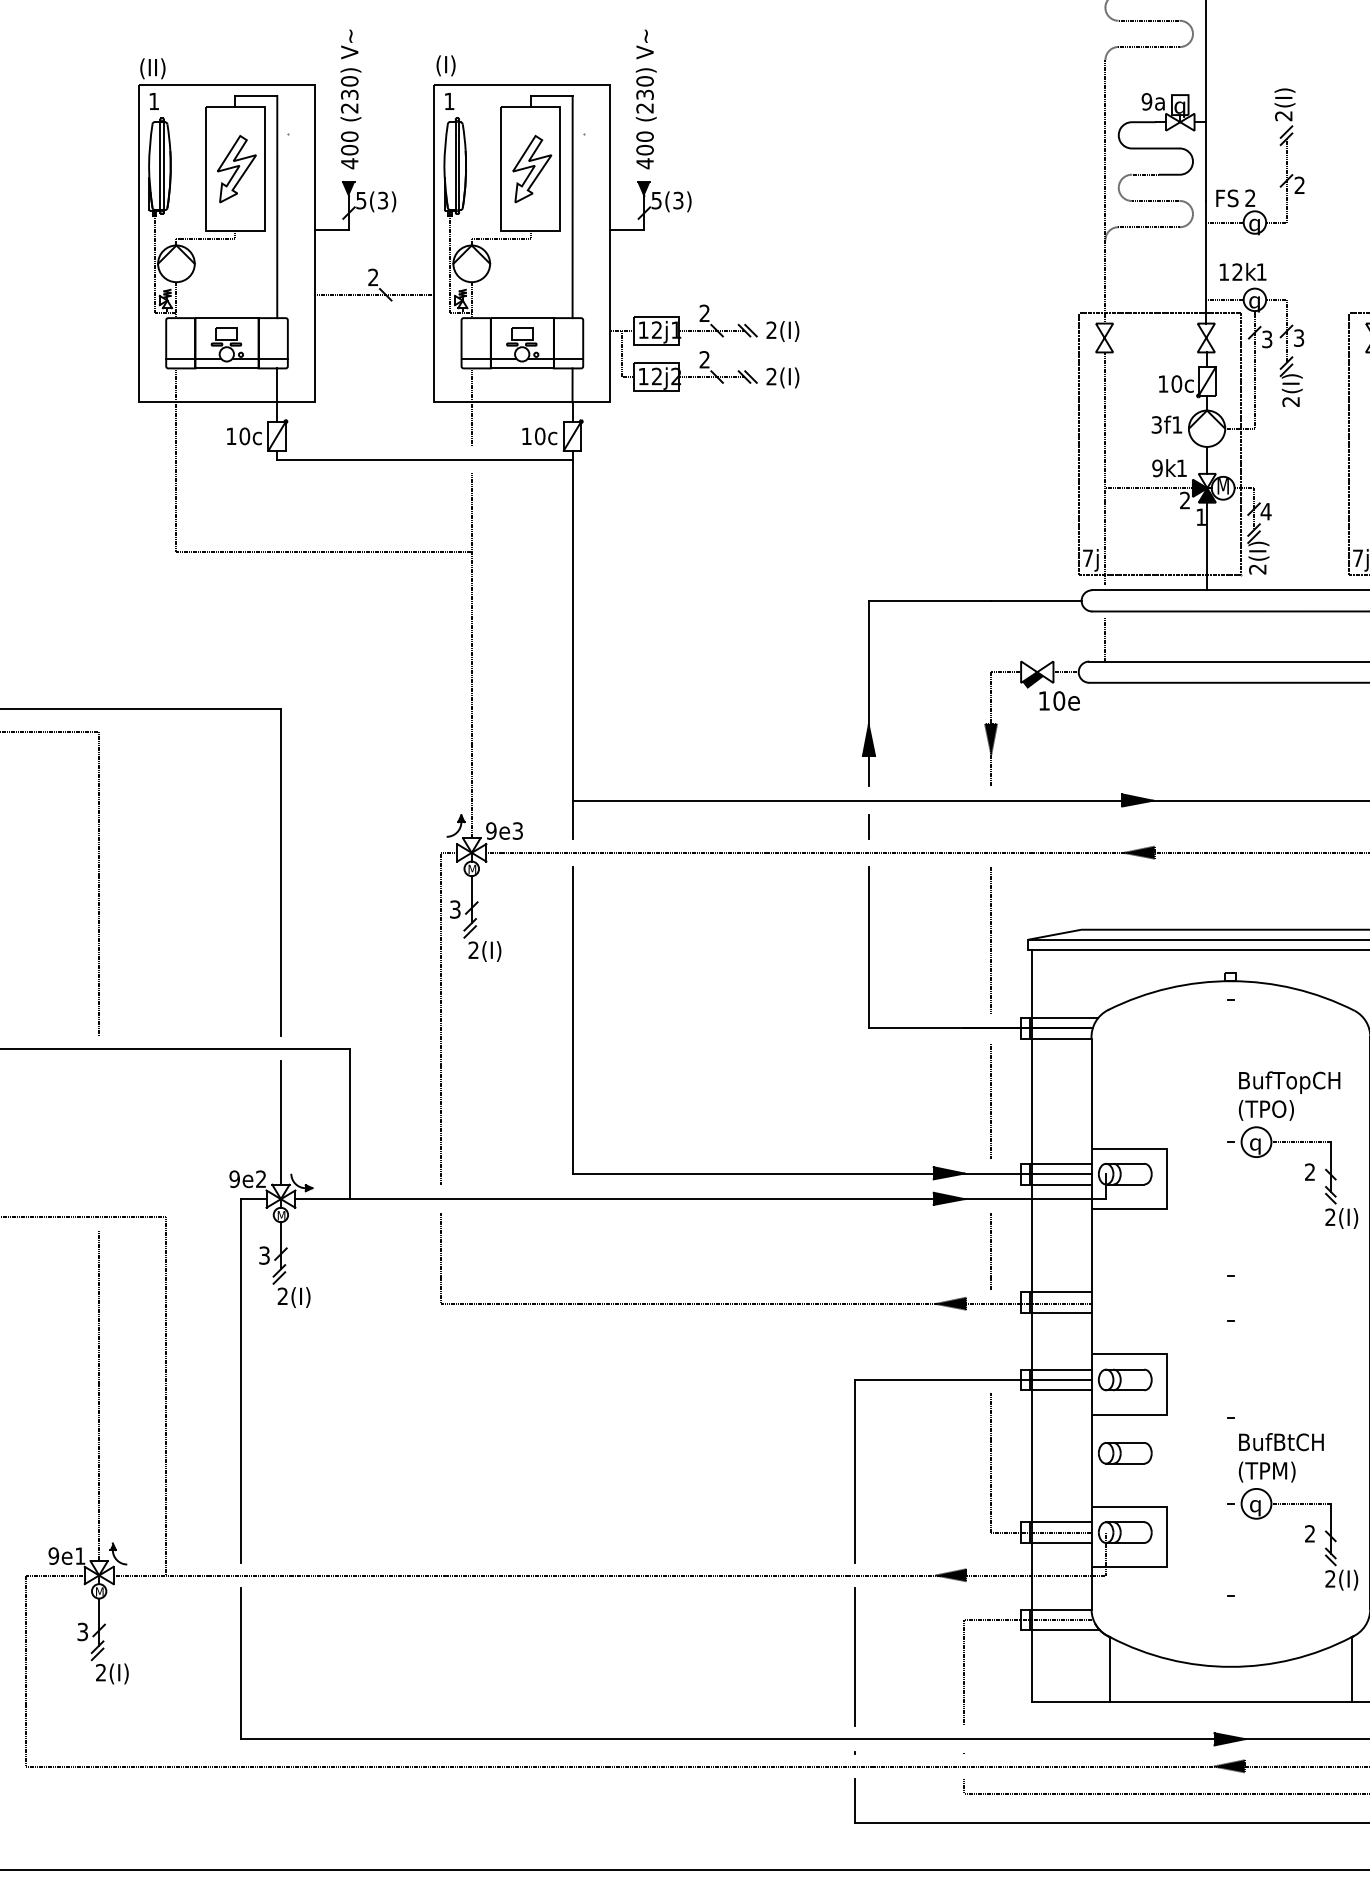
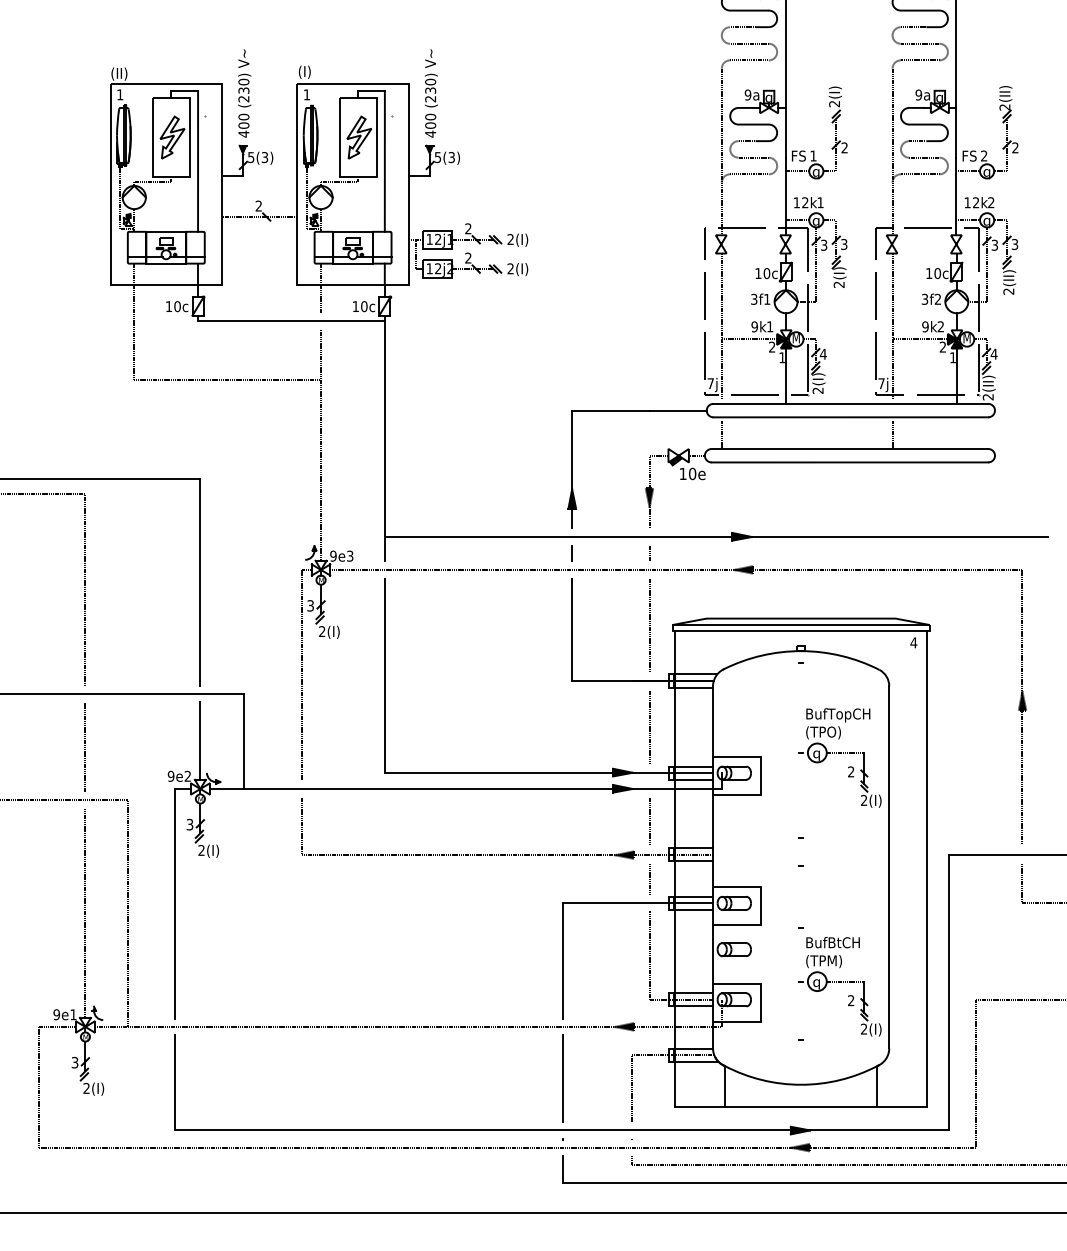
text: (1250, 197) -> (813, 155), 2 -> 1
line: (991, 826) -> (649, 553), added
line: (99, 1131) -> (85, 746), added
line: (991, 1342) -> (649, 879), added

